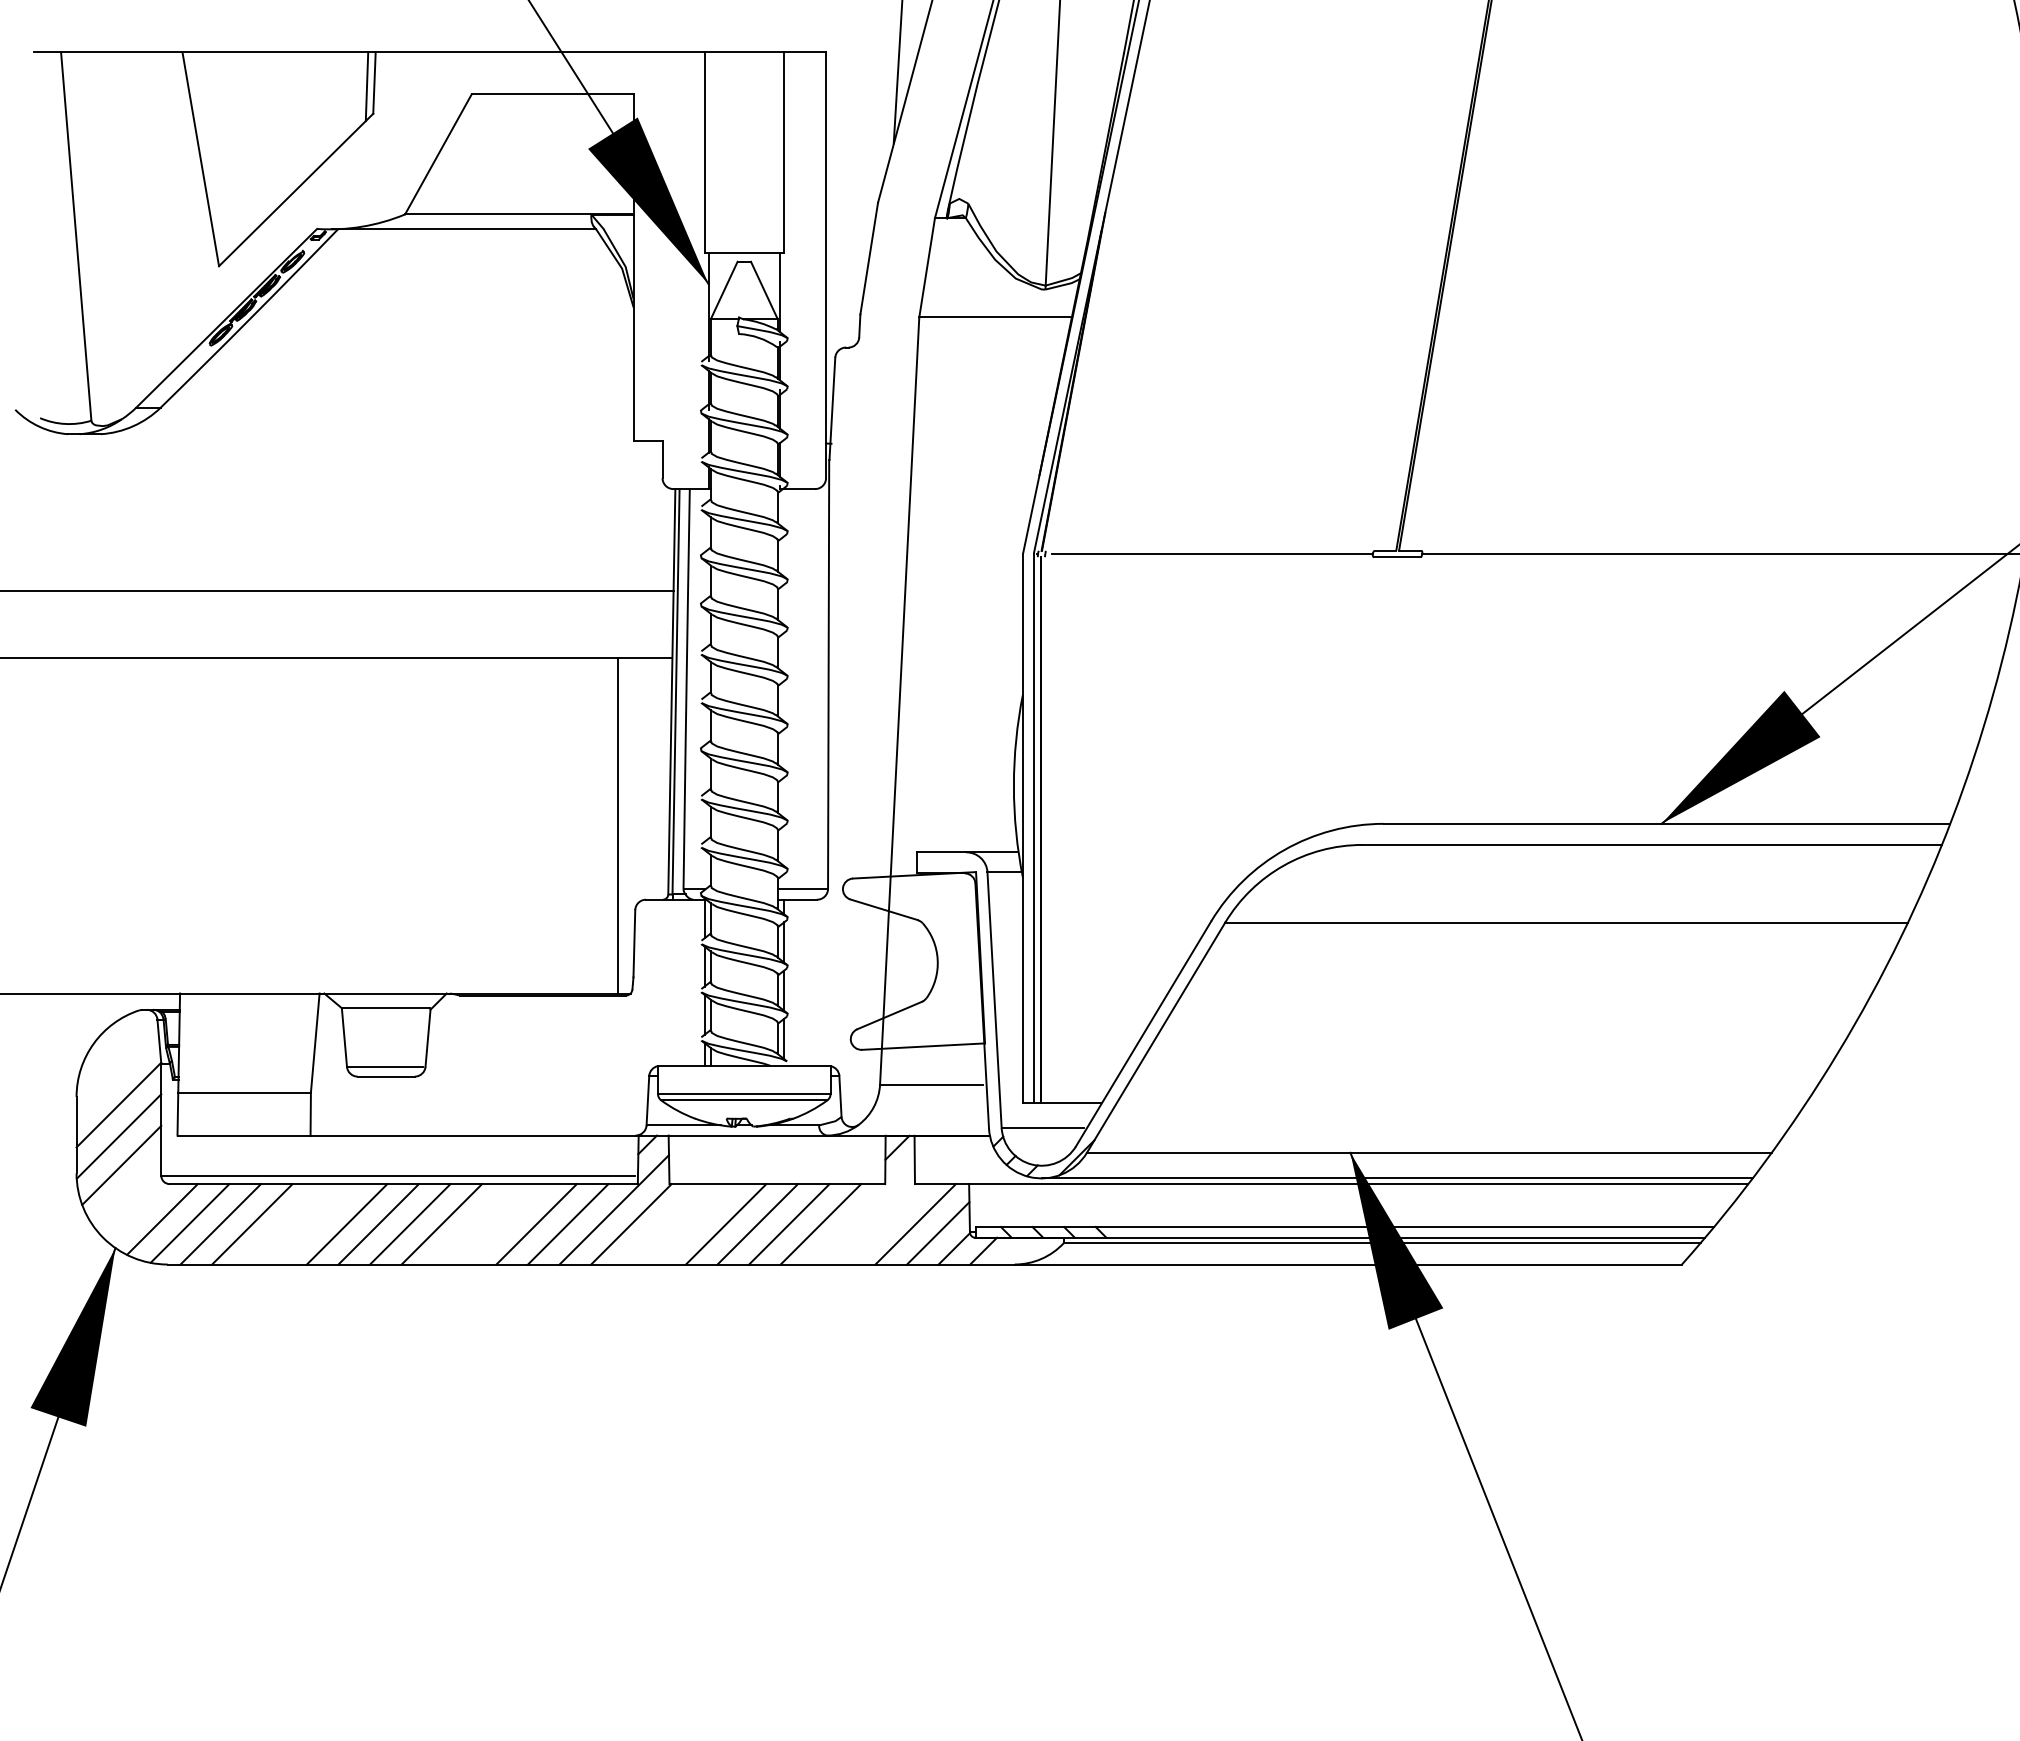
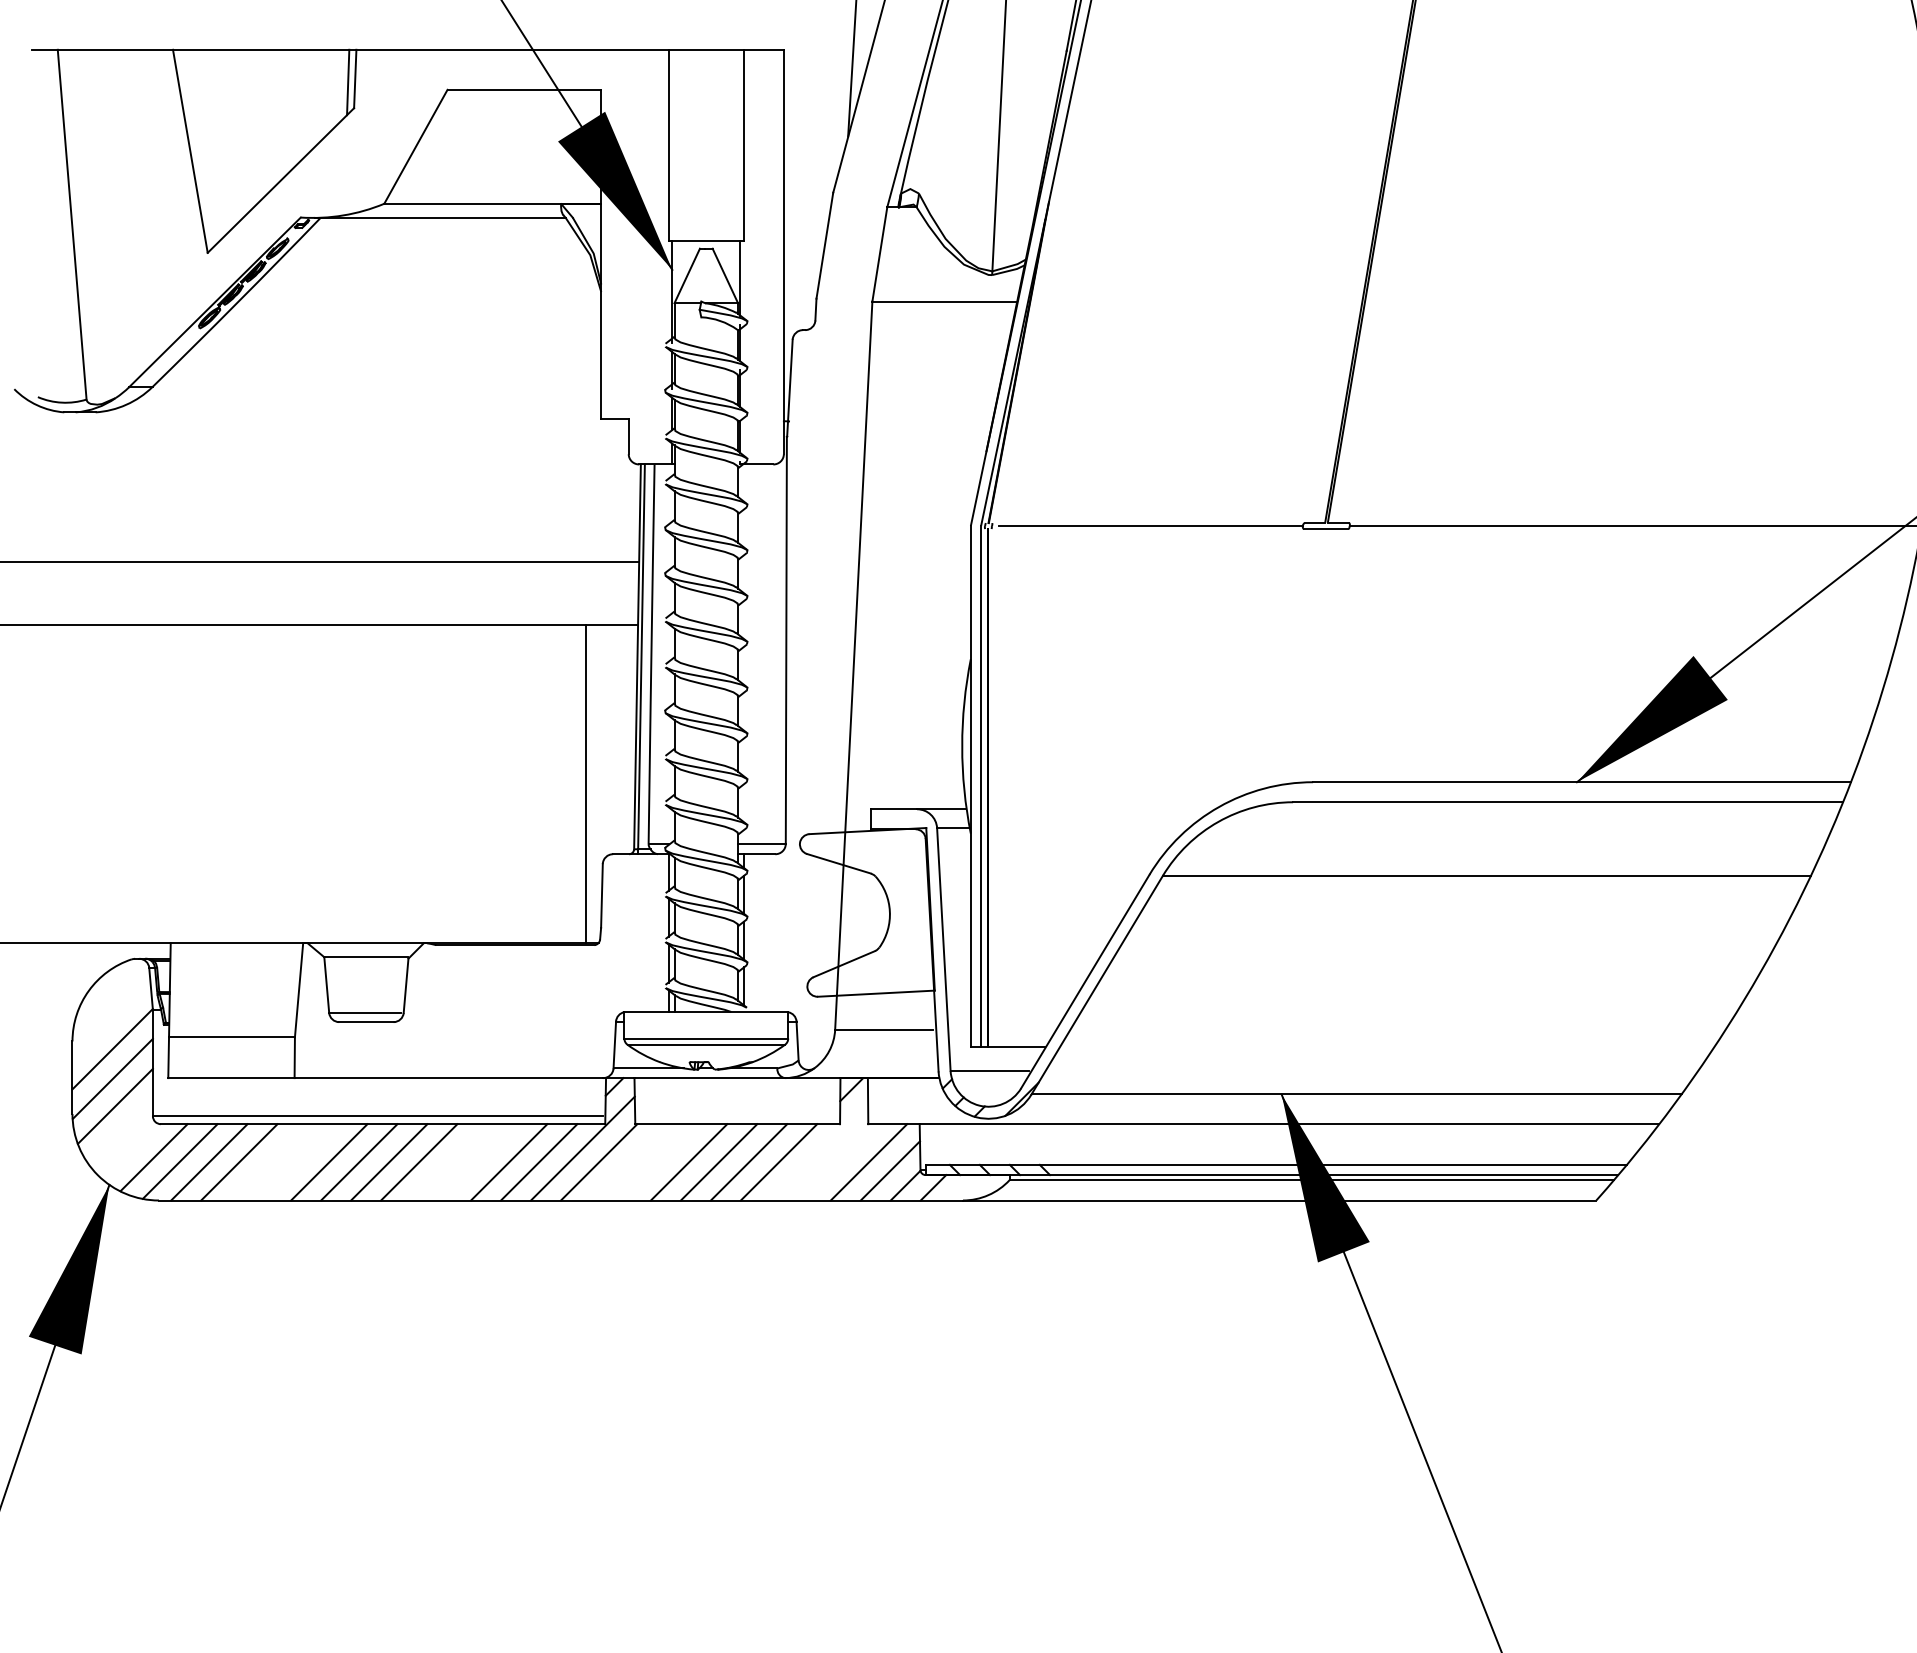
line: (1396, 1178) -> (1325, 1118), removed

